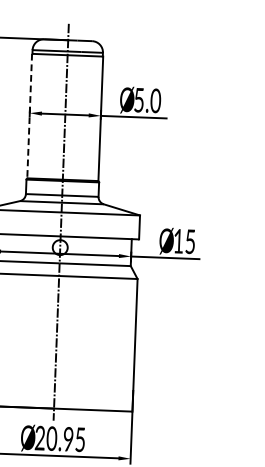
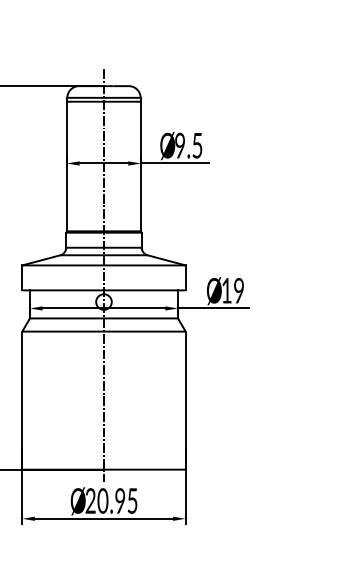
text: (147, 100) -> (188, 145), 5.0 -> 9.5
line: (29, 116) -> (66, 166), dashed -> solid
text: (189, 241) -> (238, 290), 15 -> 19

